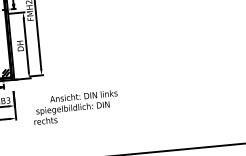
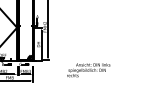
text: (75, 108) -> (88, 70), moved

